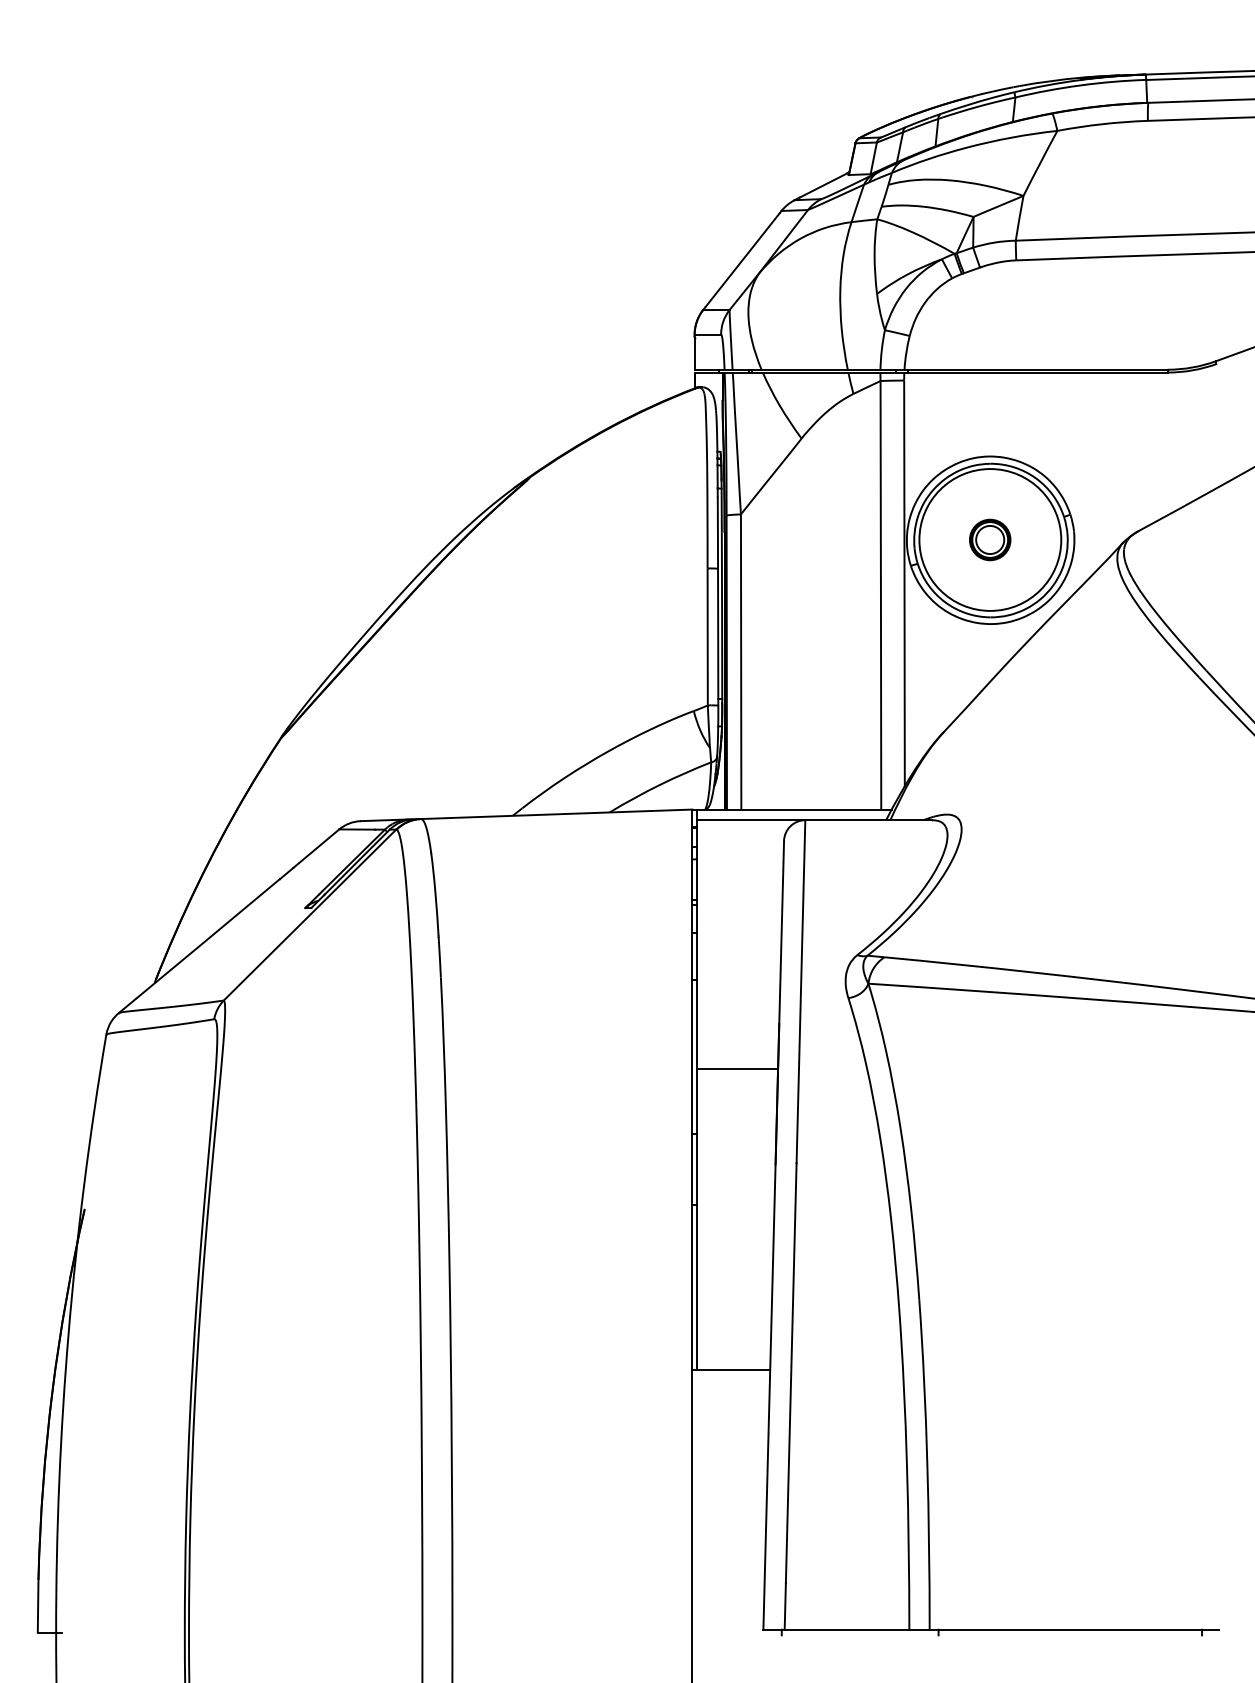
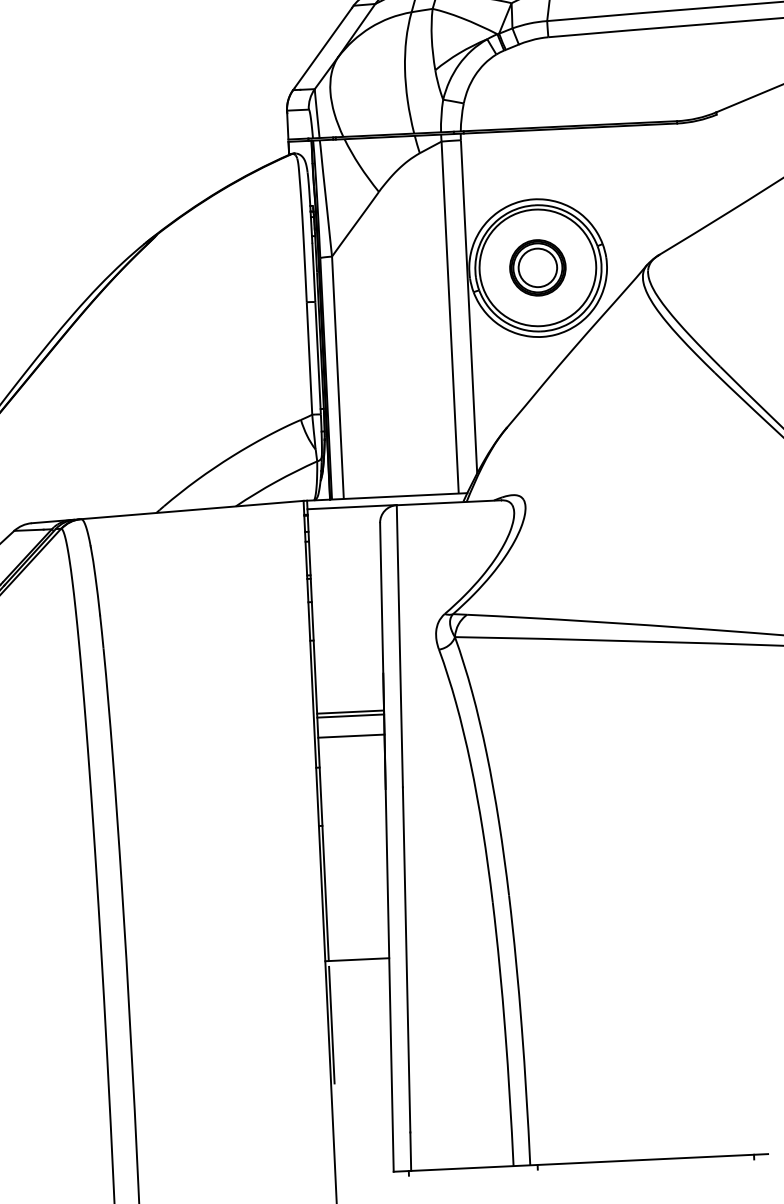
part: (989, 539) -> (537, 267), size x1.67
line: (736, 1073) -> (350, 715), added
line: (736, 1098) -> (351, 736), added
line: (696, 1448) -> (331, 1025), added

